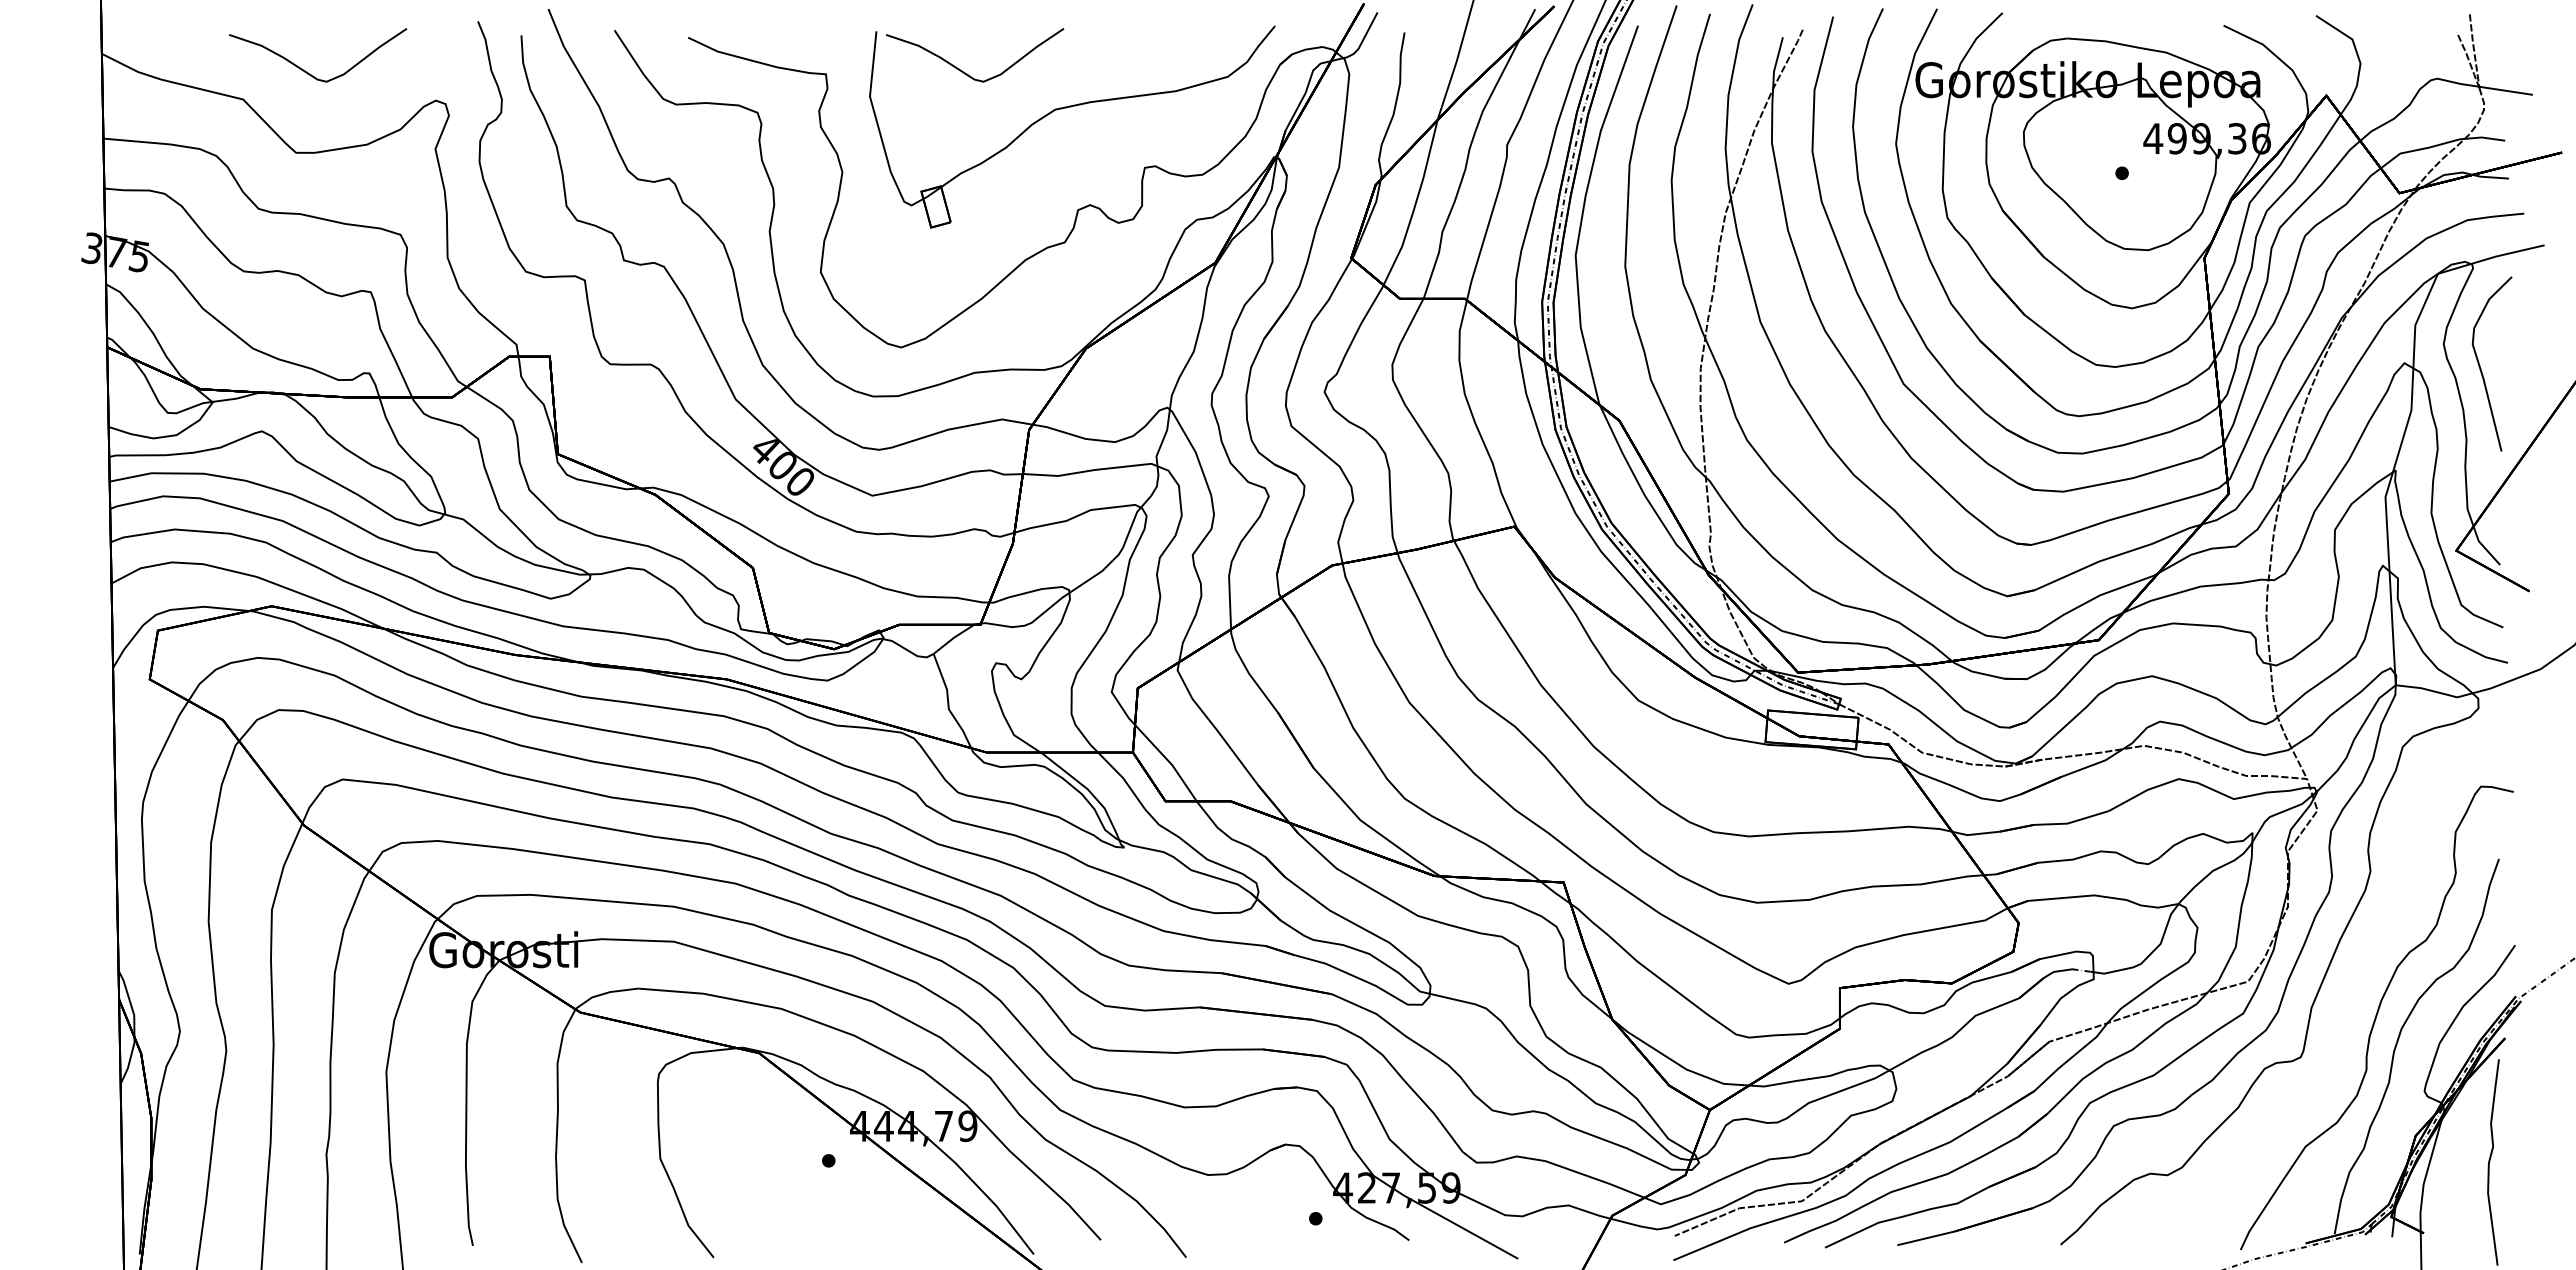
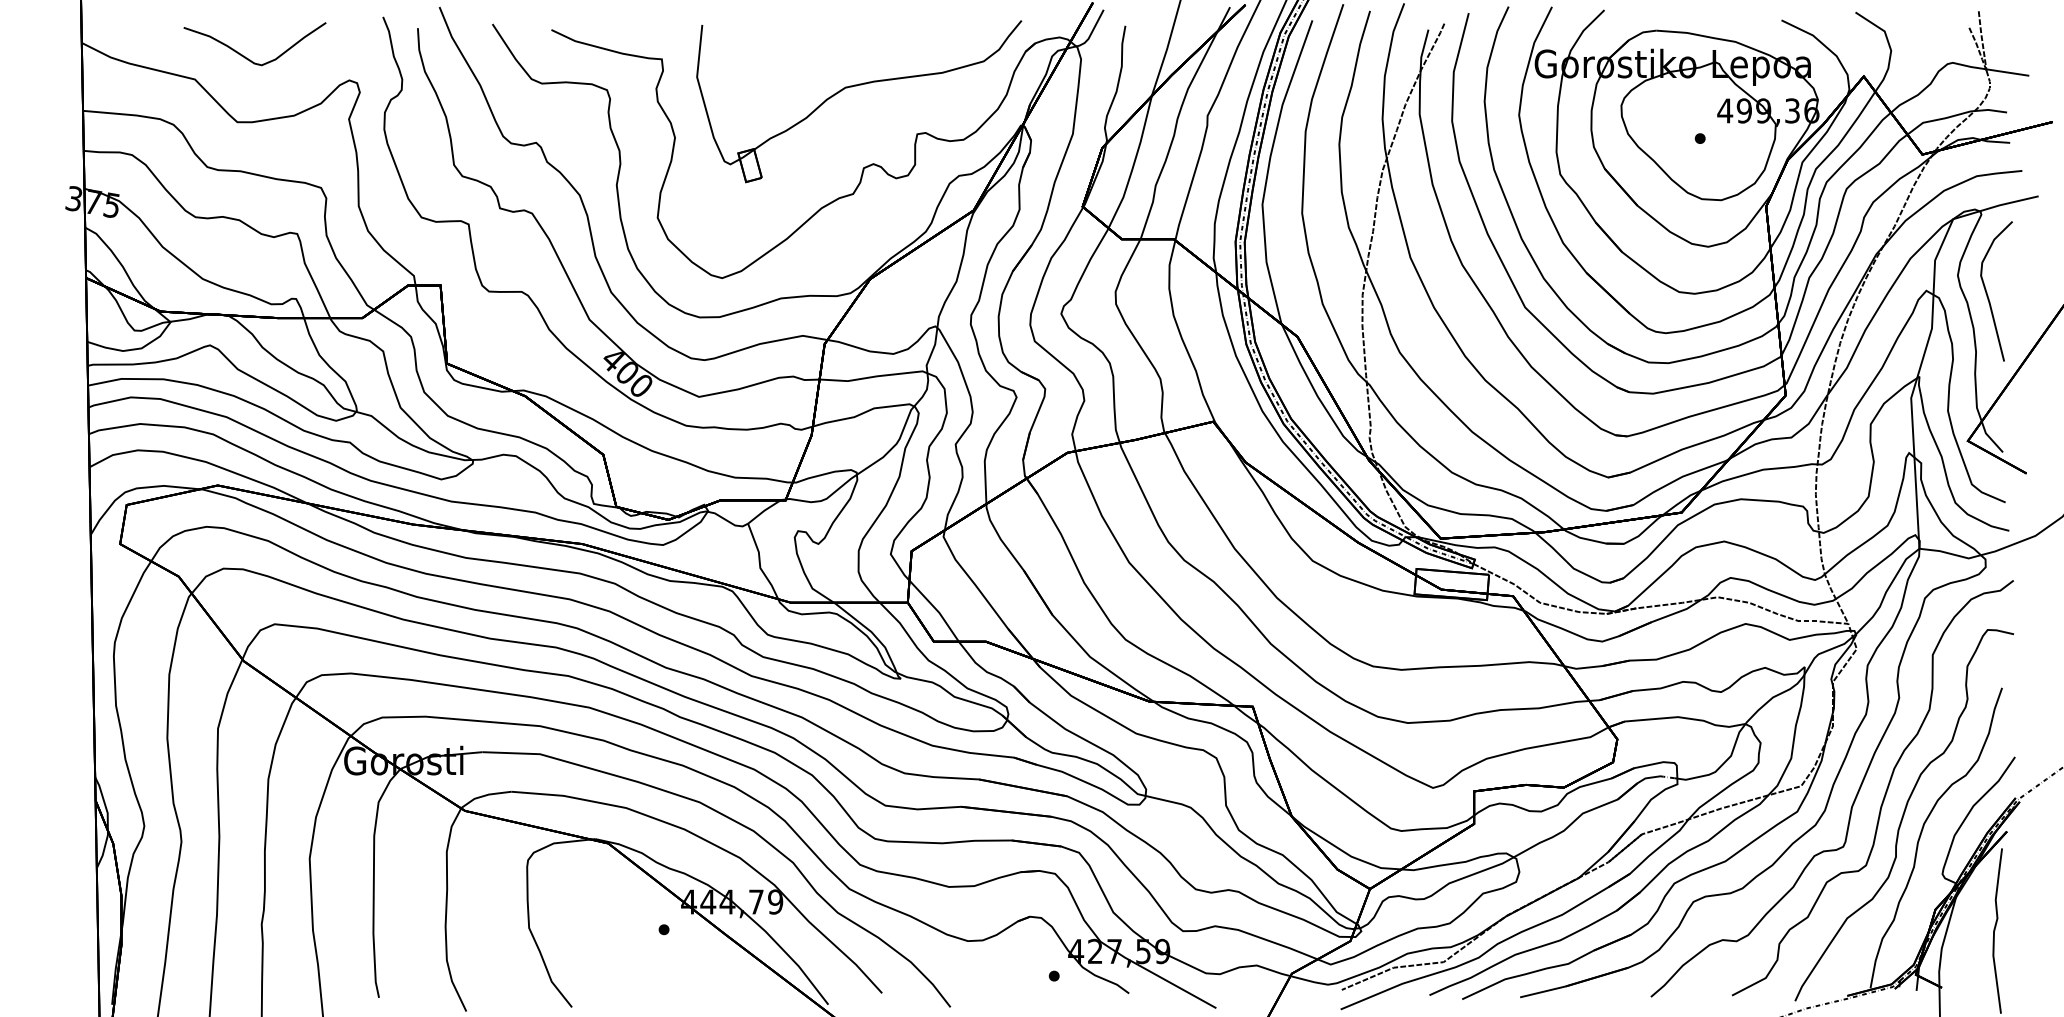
curve: (967, 73) -> (775, 58), removed
curve: (2353, 988) -> (1885, 791), added

